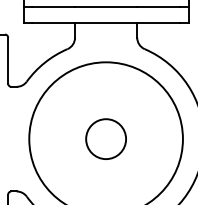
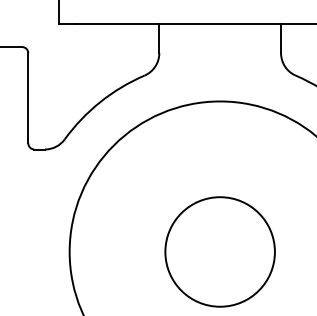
circle: (106, 139) -> (220, 252), size x1.4

